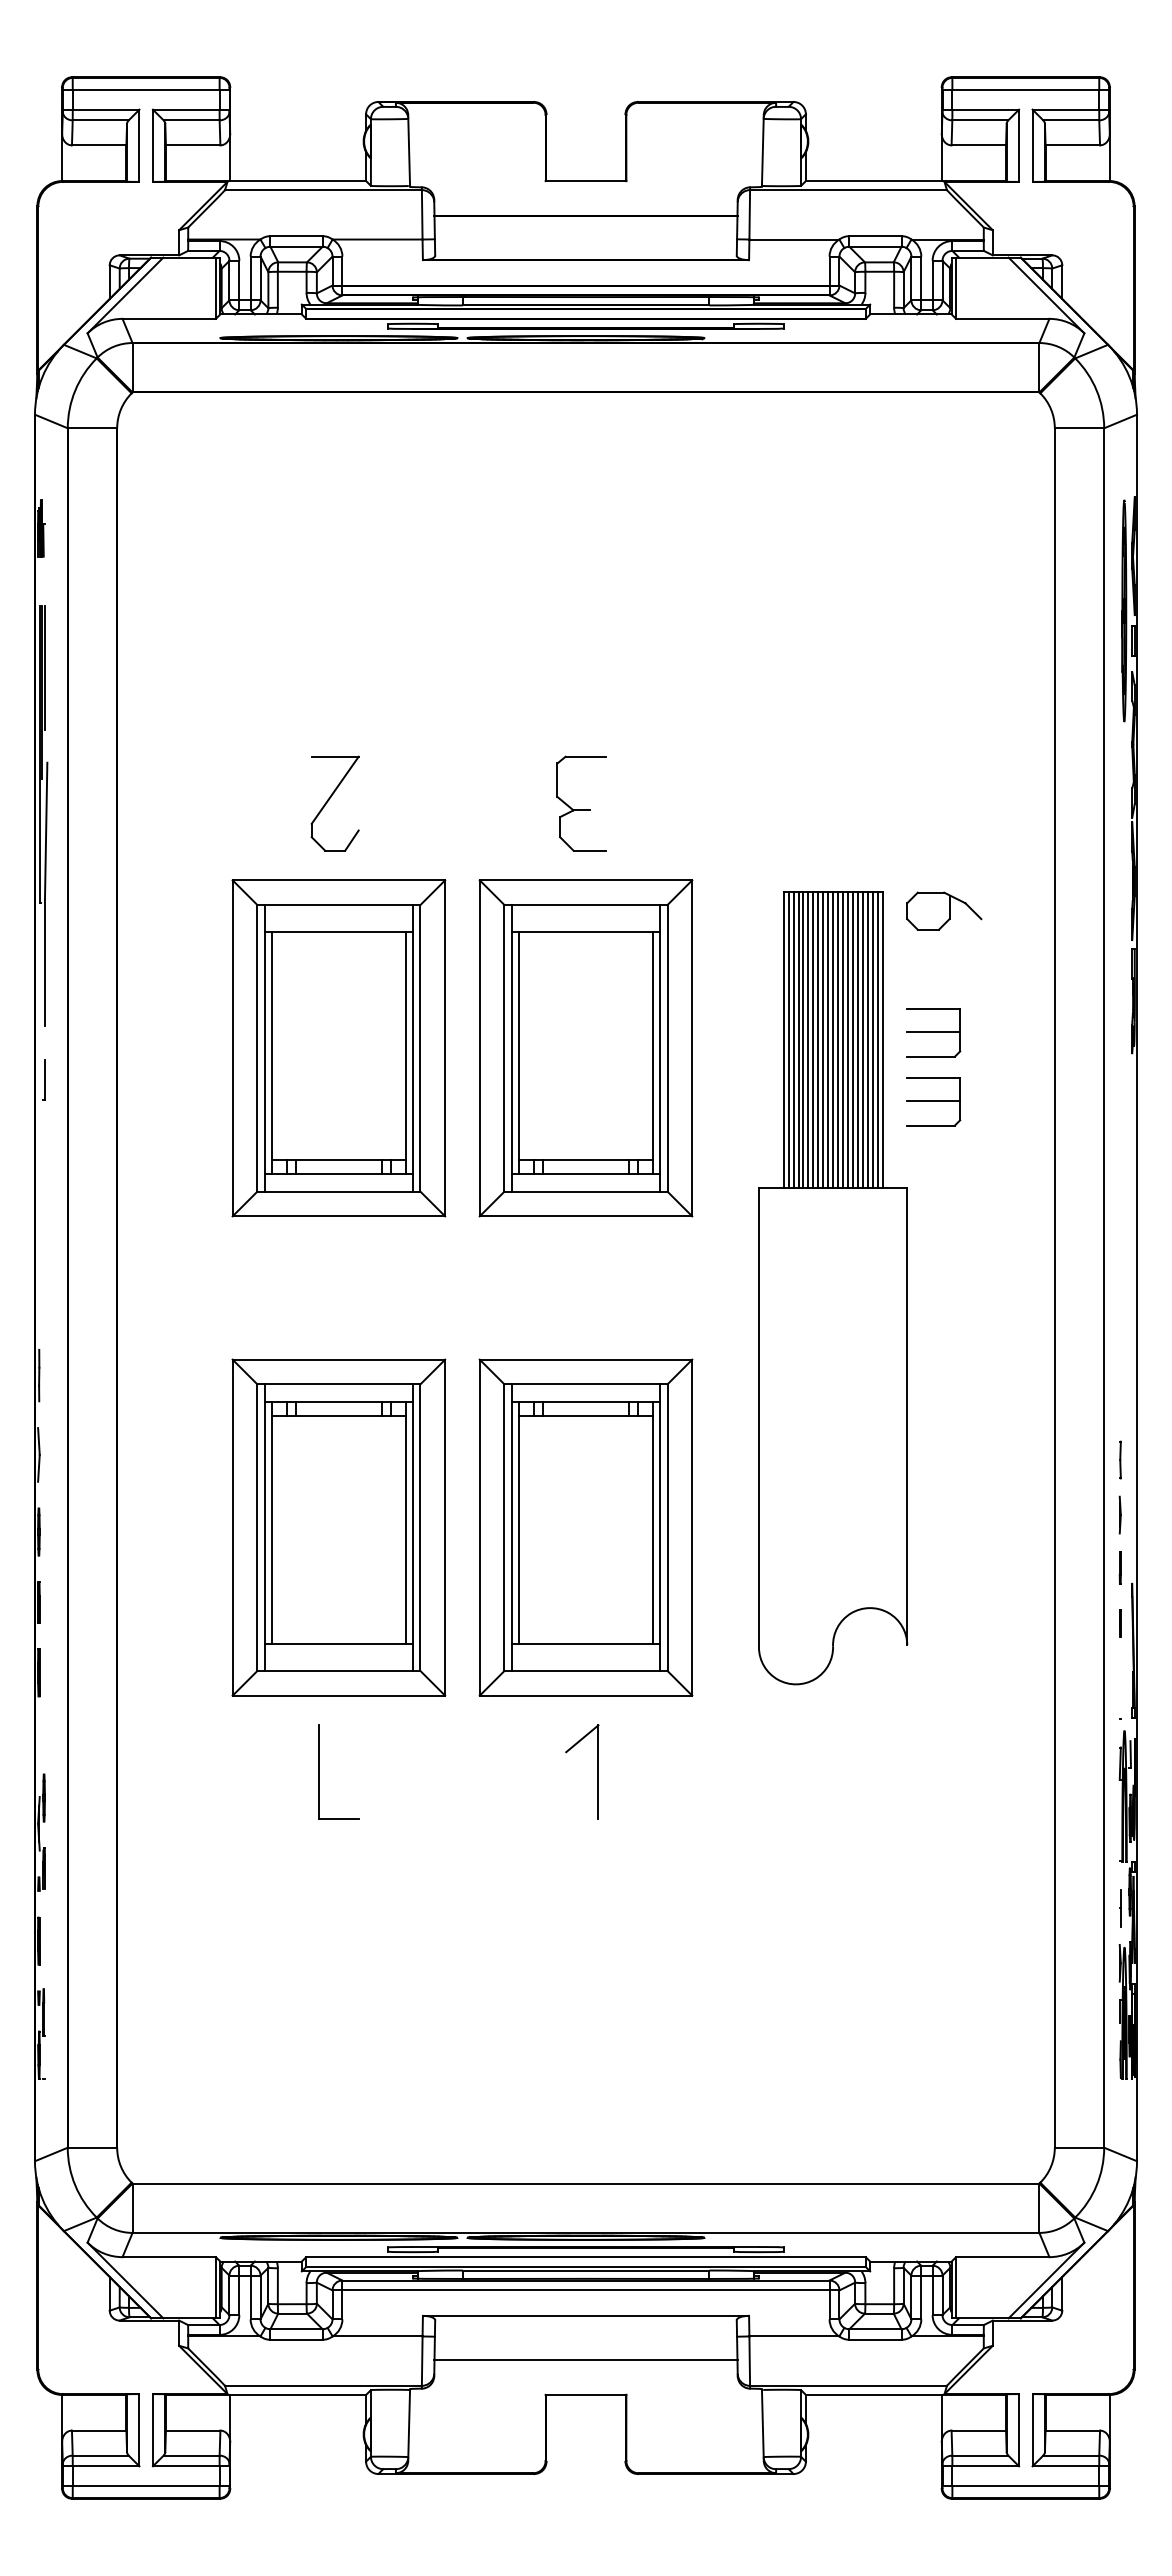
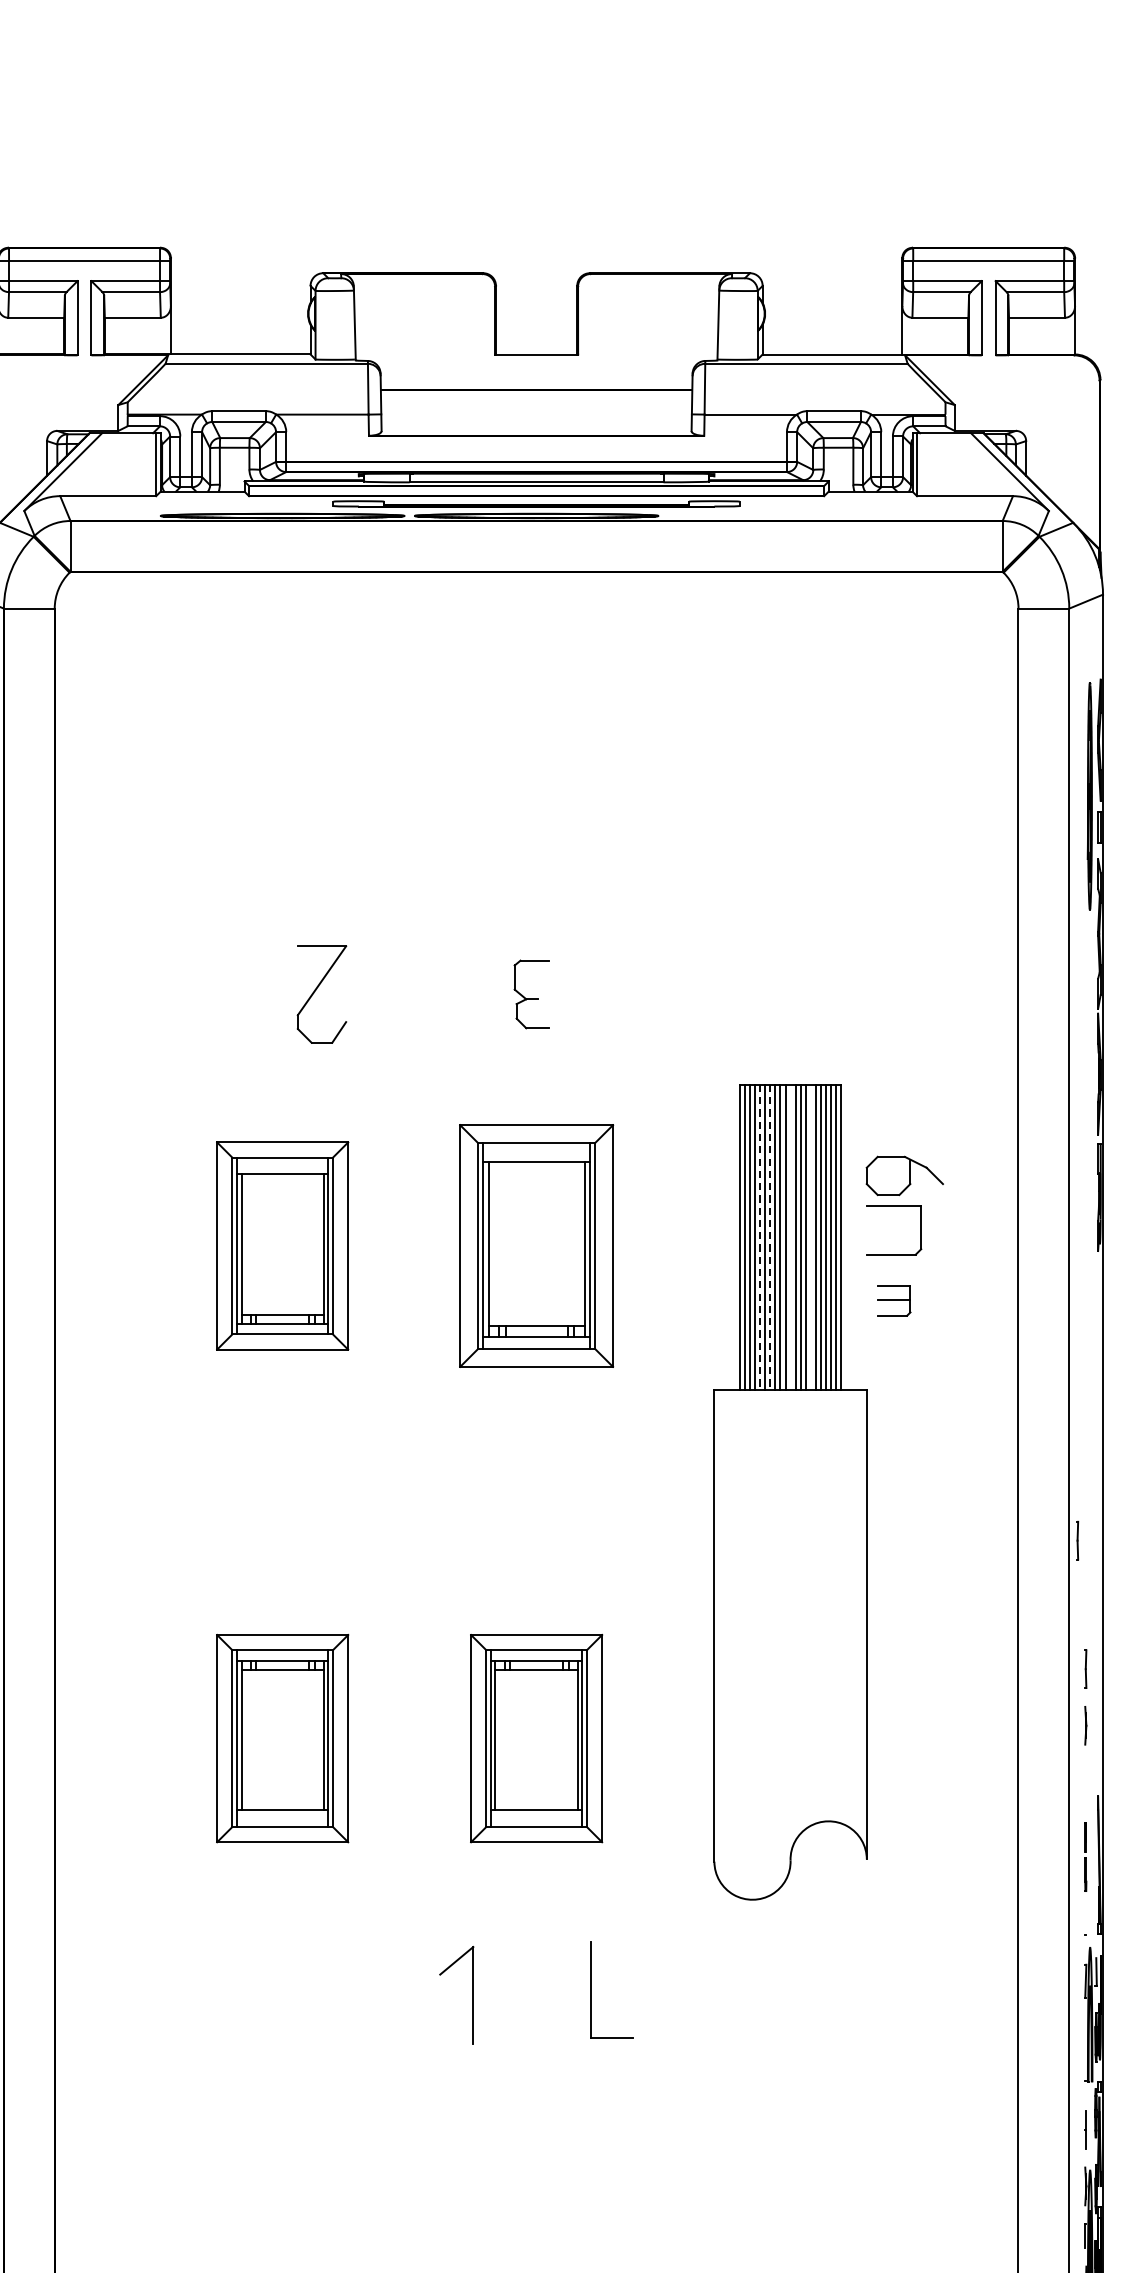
part: (334, 803) -> (321, 994), moved
part: (581, 803) -> (531, 994), size x0.7
part: (944, 910) -> (905, 1175), moved
line: (933, 1032) -> (893, 1229), removed
line: (833, 1039) -> (791, 1236), removed
line: (852, 1039) -> (810, 1236), removed
line: (803, 1040) -> (760, 1237), solid -> dashed
line: (813, 1040) -> (770, 1237), solid -> dashed
part: (338, 1048) -> (282, 1246), size x0.6
part: (585, 1048) -> (536, 1246), size x0.7
part: (933, 1101) -> (893, 1300), size x0.6
line: (1112, 1334) -> (1077, 1540), added
part: (338, 1527) -> (282, 1738), size x0.6
part: (585, 1527) -> (536, 1738), size x0.6
line: (1119, 1567) -> (1085, 1874), moved
part: (319, 1771) -> (591, 1989), moved
part: (597, 1771) -> (472, 1994), moved

